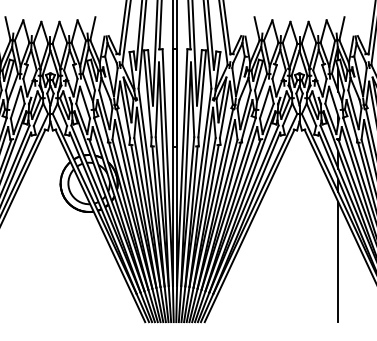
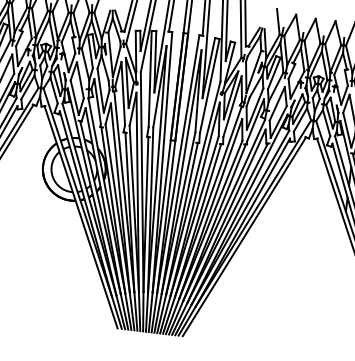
line: (338, 262) -> (336, 288), removed

